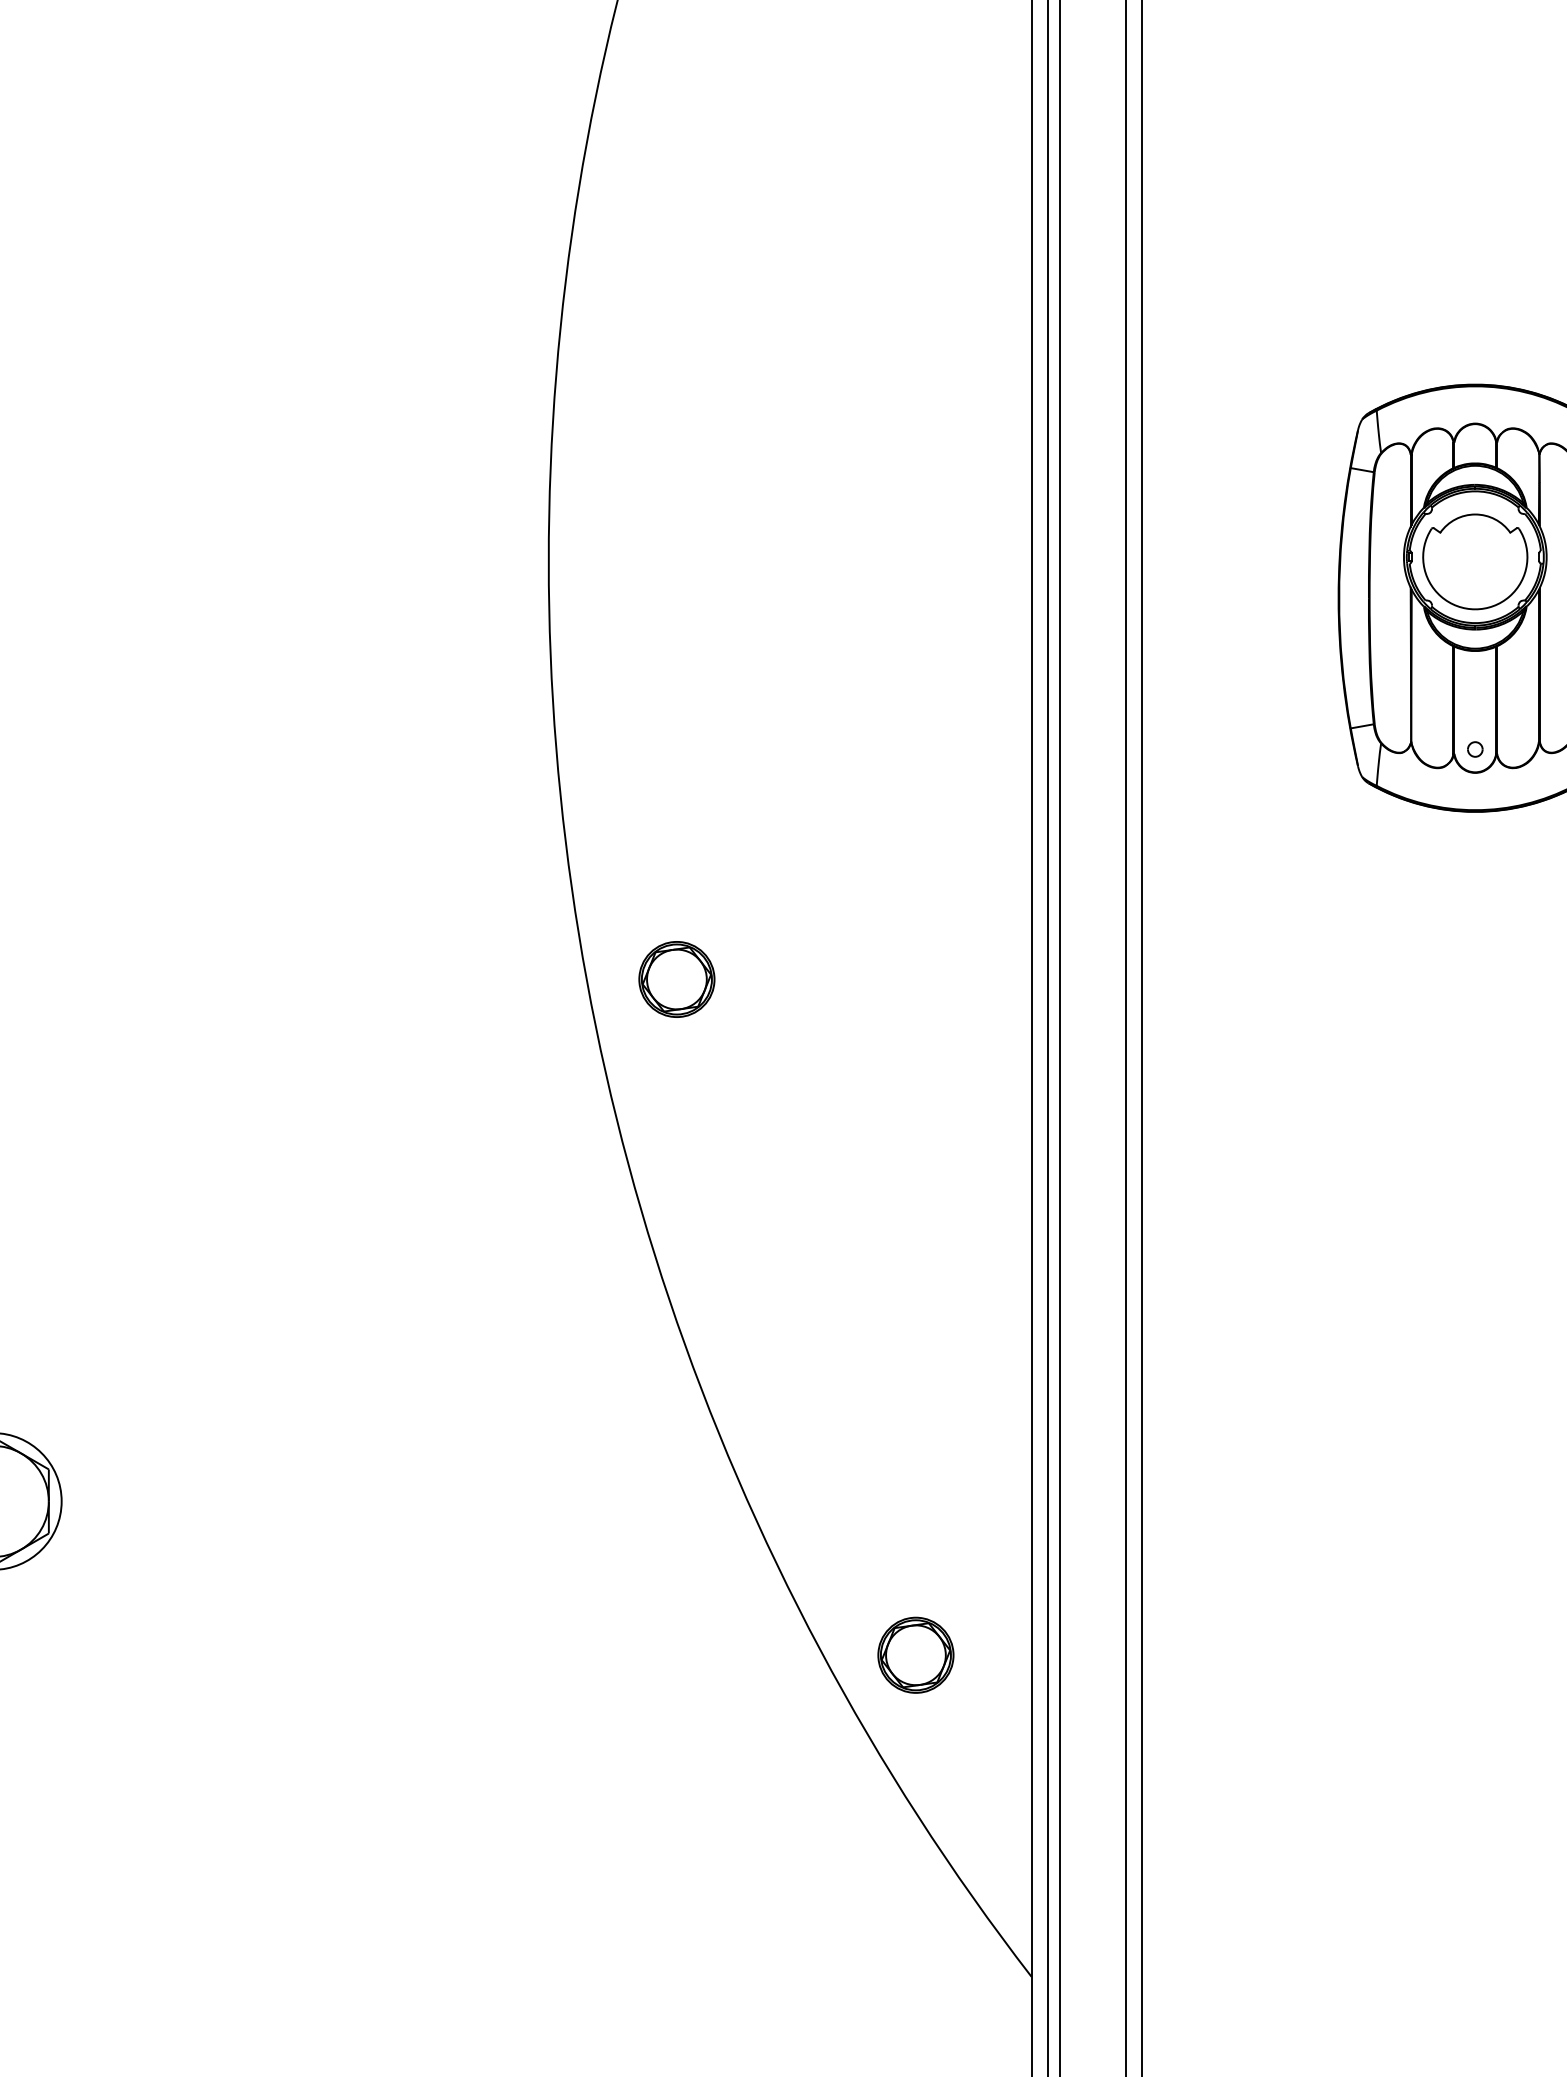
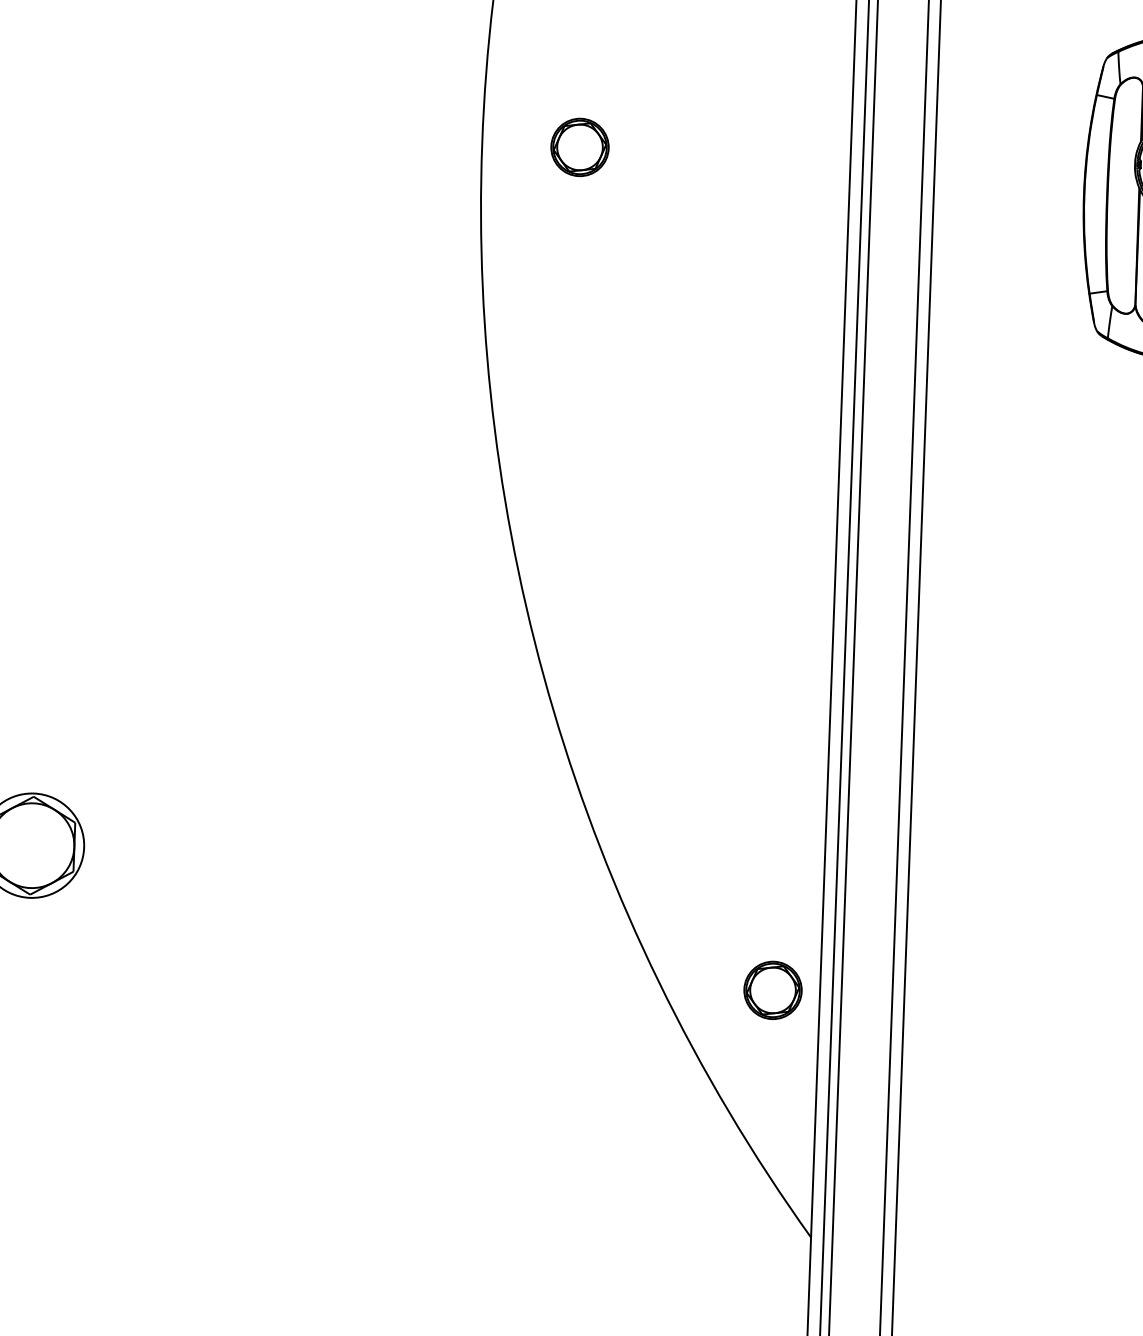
part: (676, 979) -> (579, 147), moved
part: (915, 1654) -> (772, 989), moved

